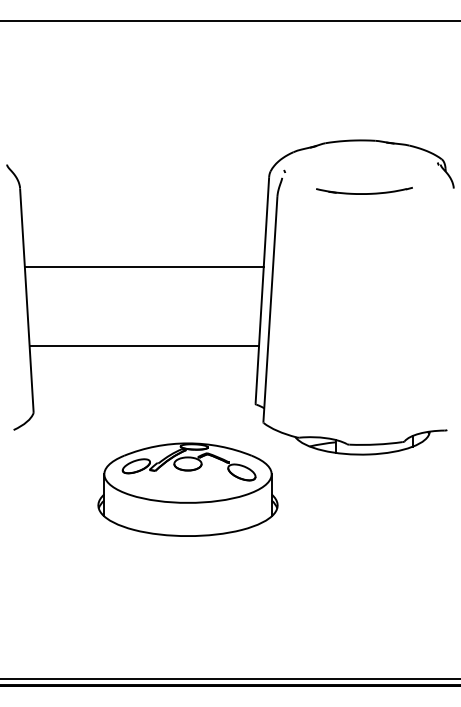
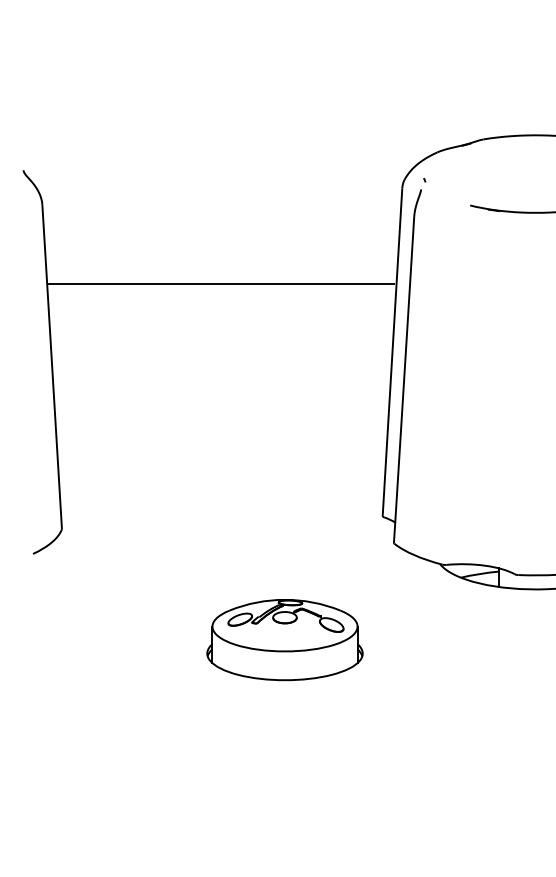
line: (143, 267) -> (220, 284), moved
line: (144, 345) -> (222, 431), removed
part: (187, 489) -> (284, 639), size x0.6

